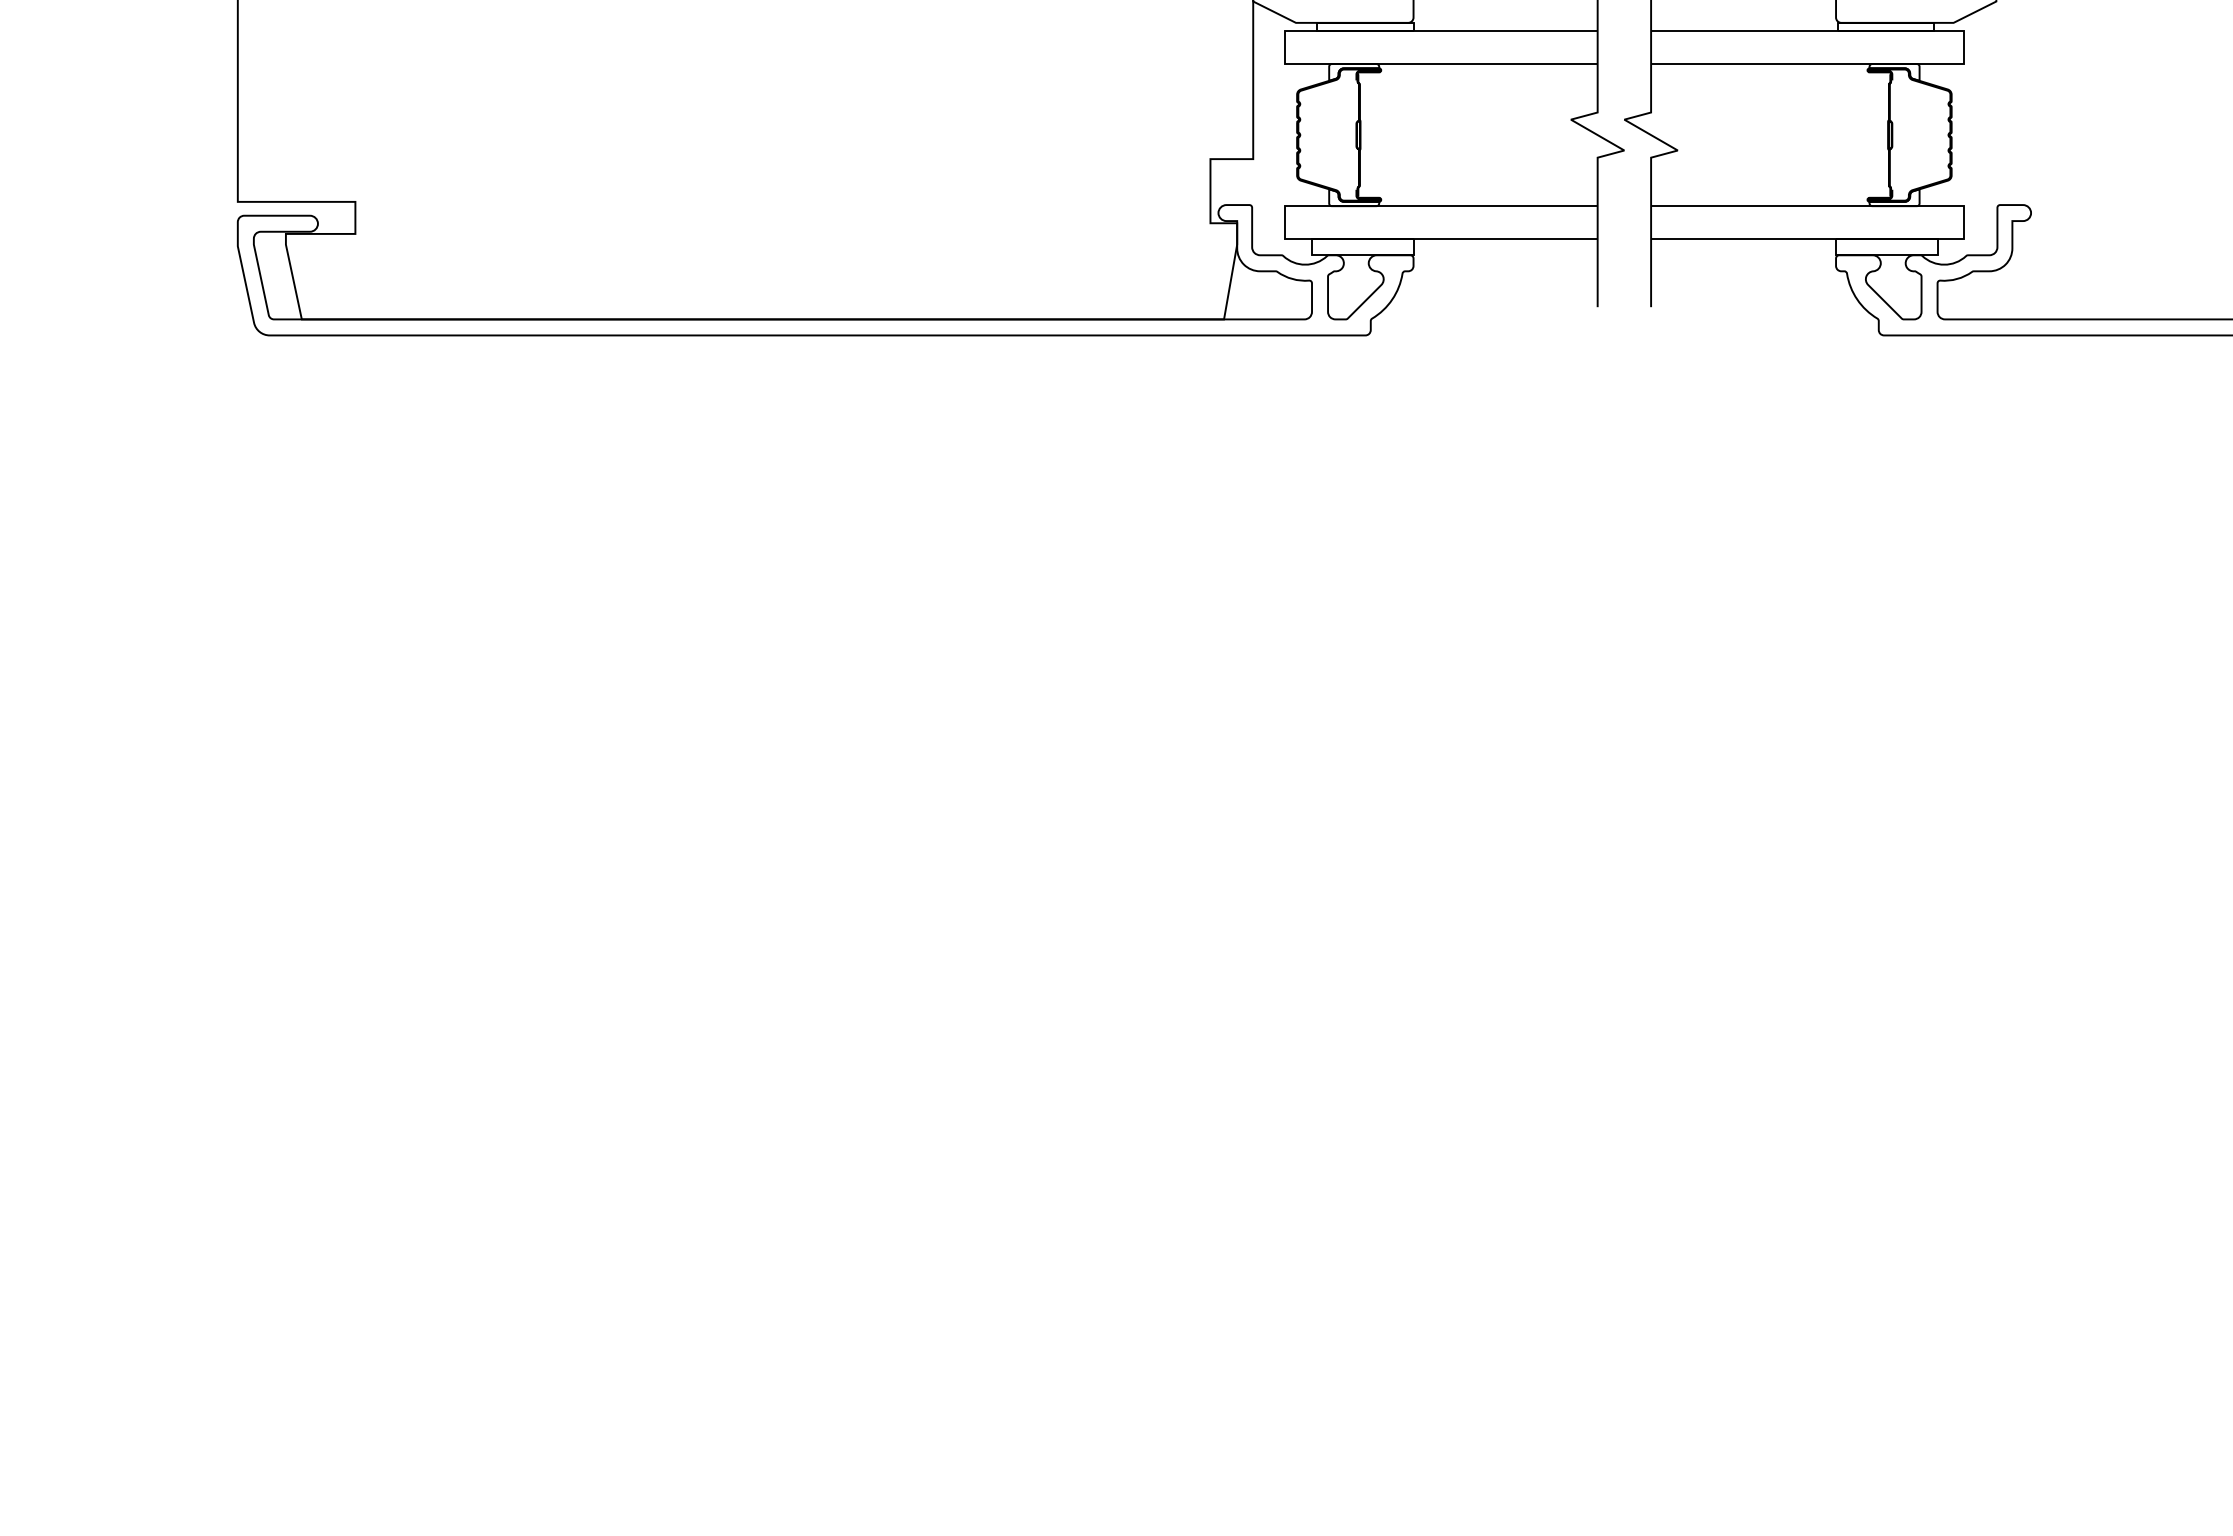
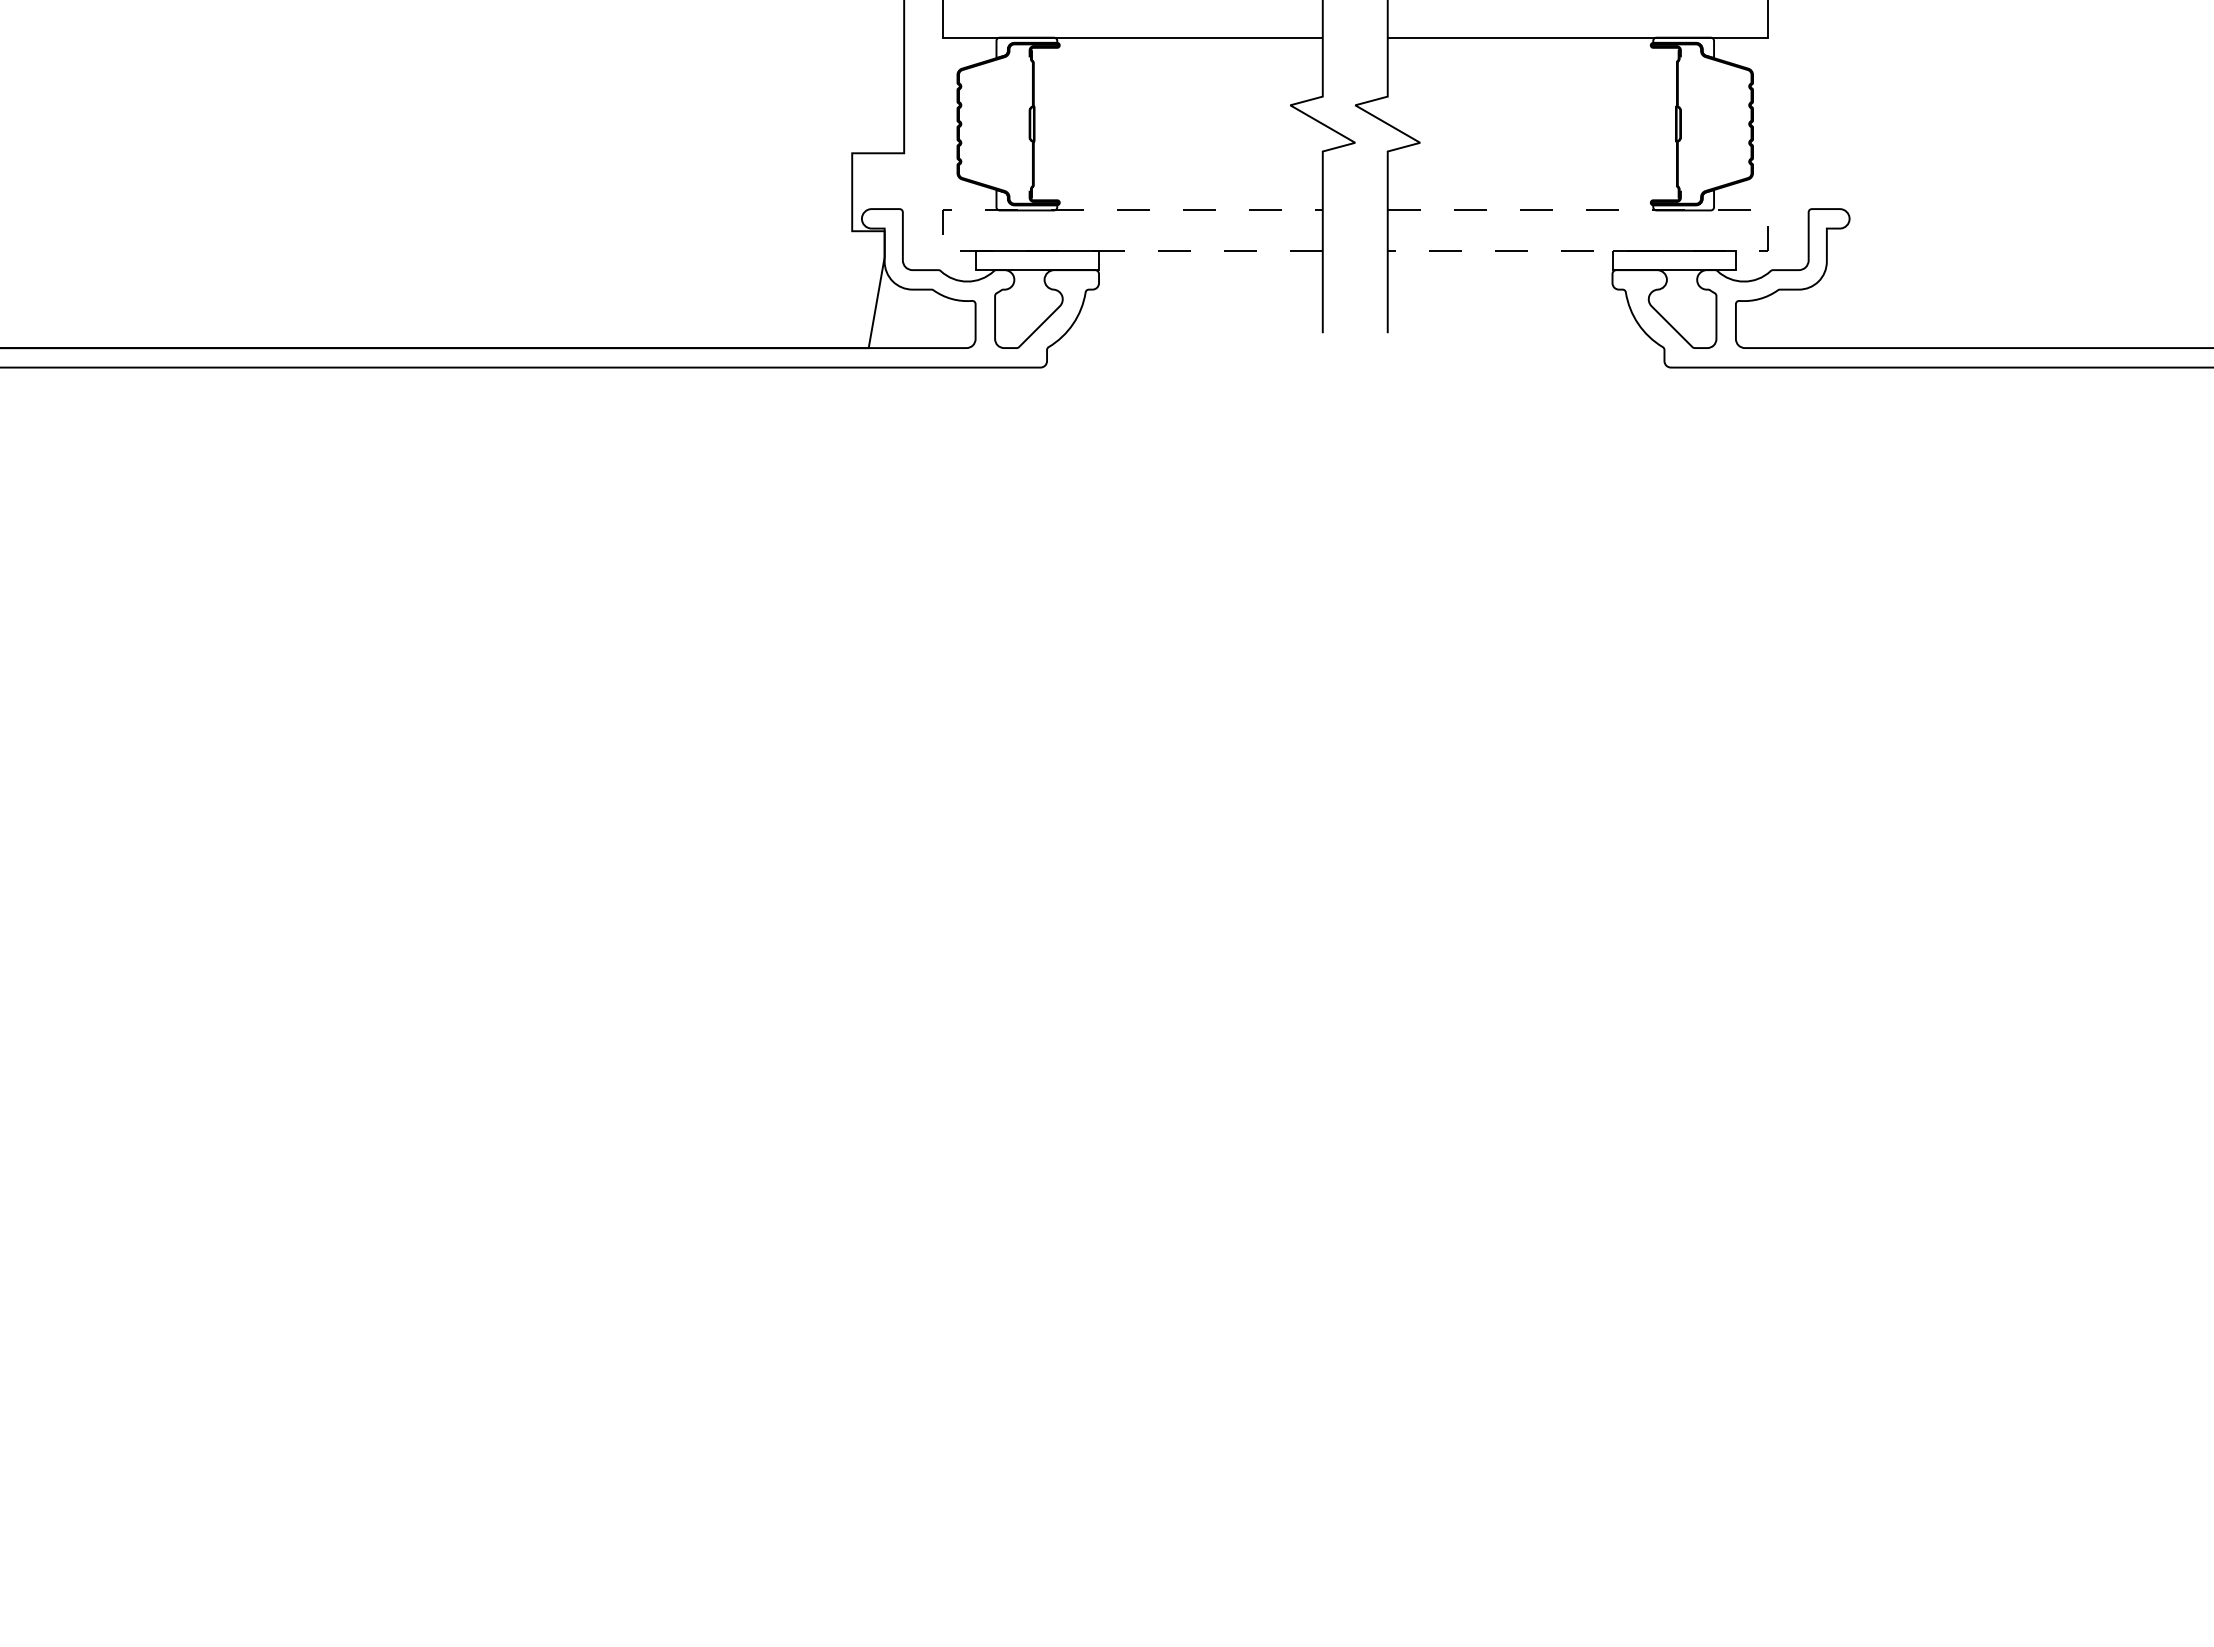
line: (1285, 222) -> (943, 230), solid -> dashed
line: (1963, 222) -> (1767, 230), solid -> dashed

